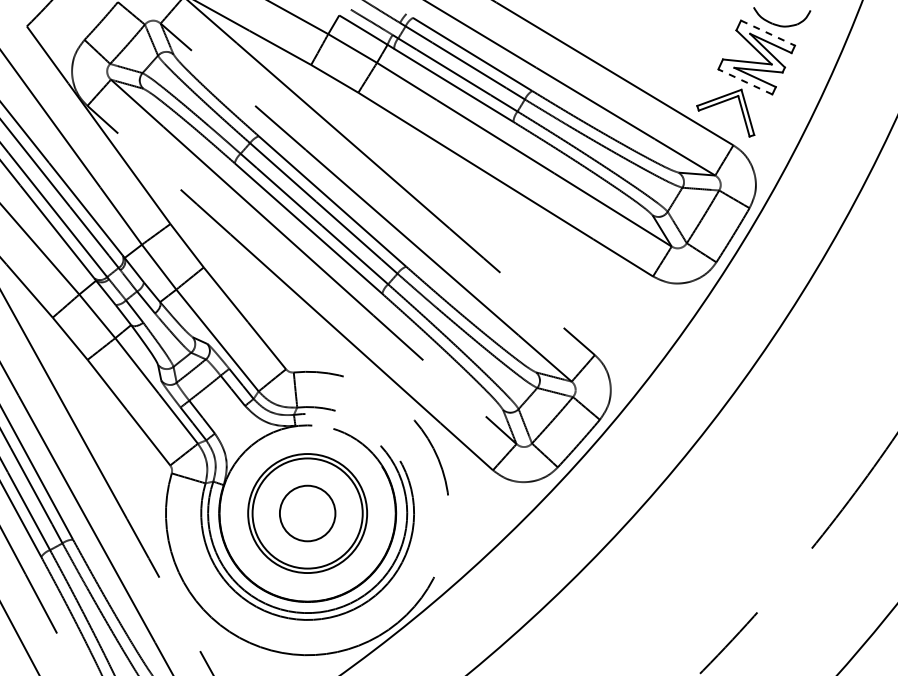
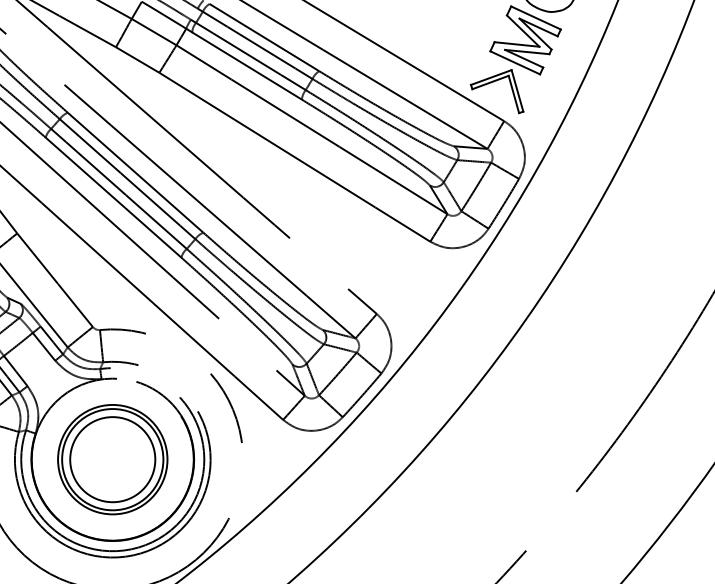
line: (768, 33) -> (536, 18), dashed -> solid
line: (745, 81) -> (515, 62), dashed -> solid
circle: (307, 513) -> (112, 459), size x1.67

